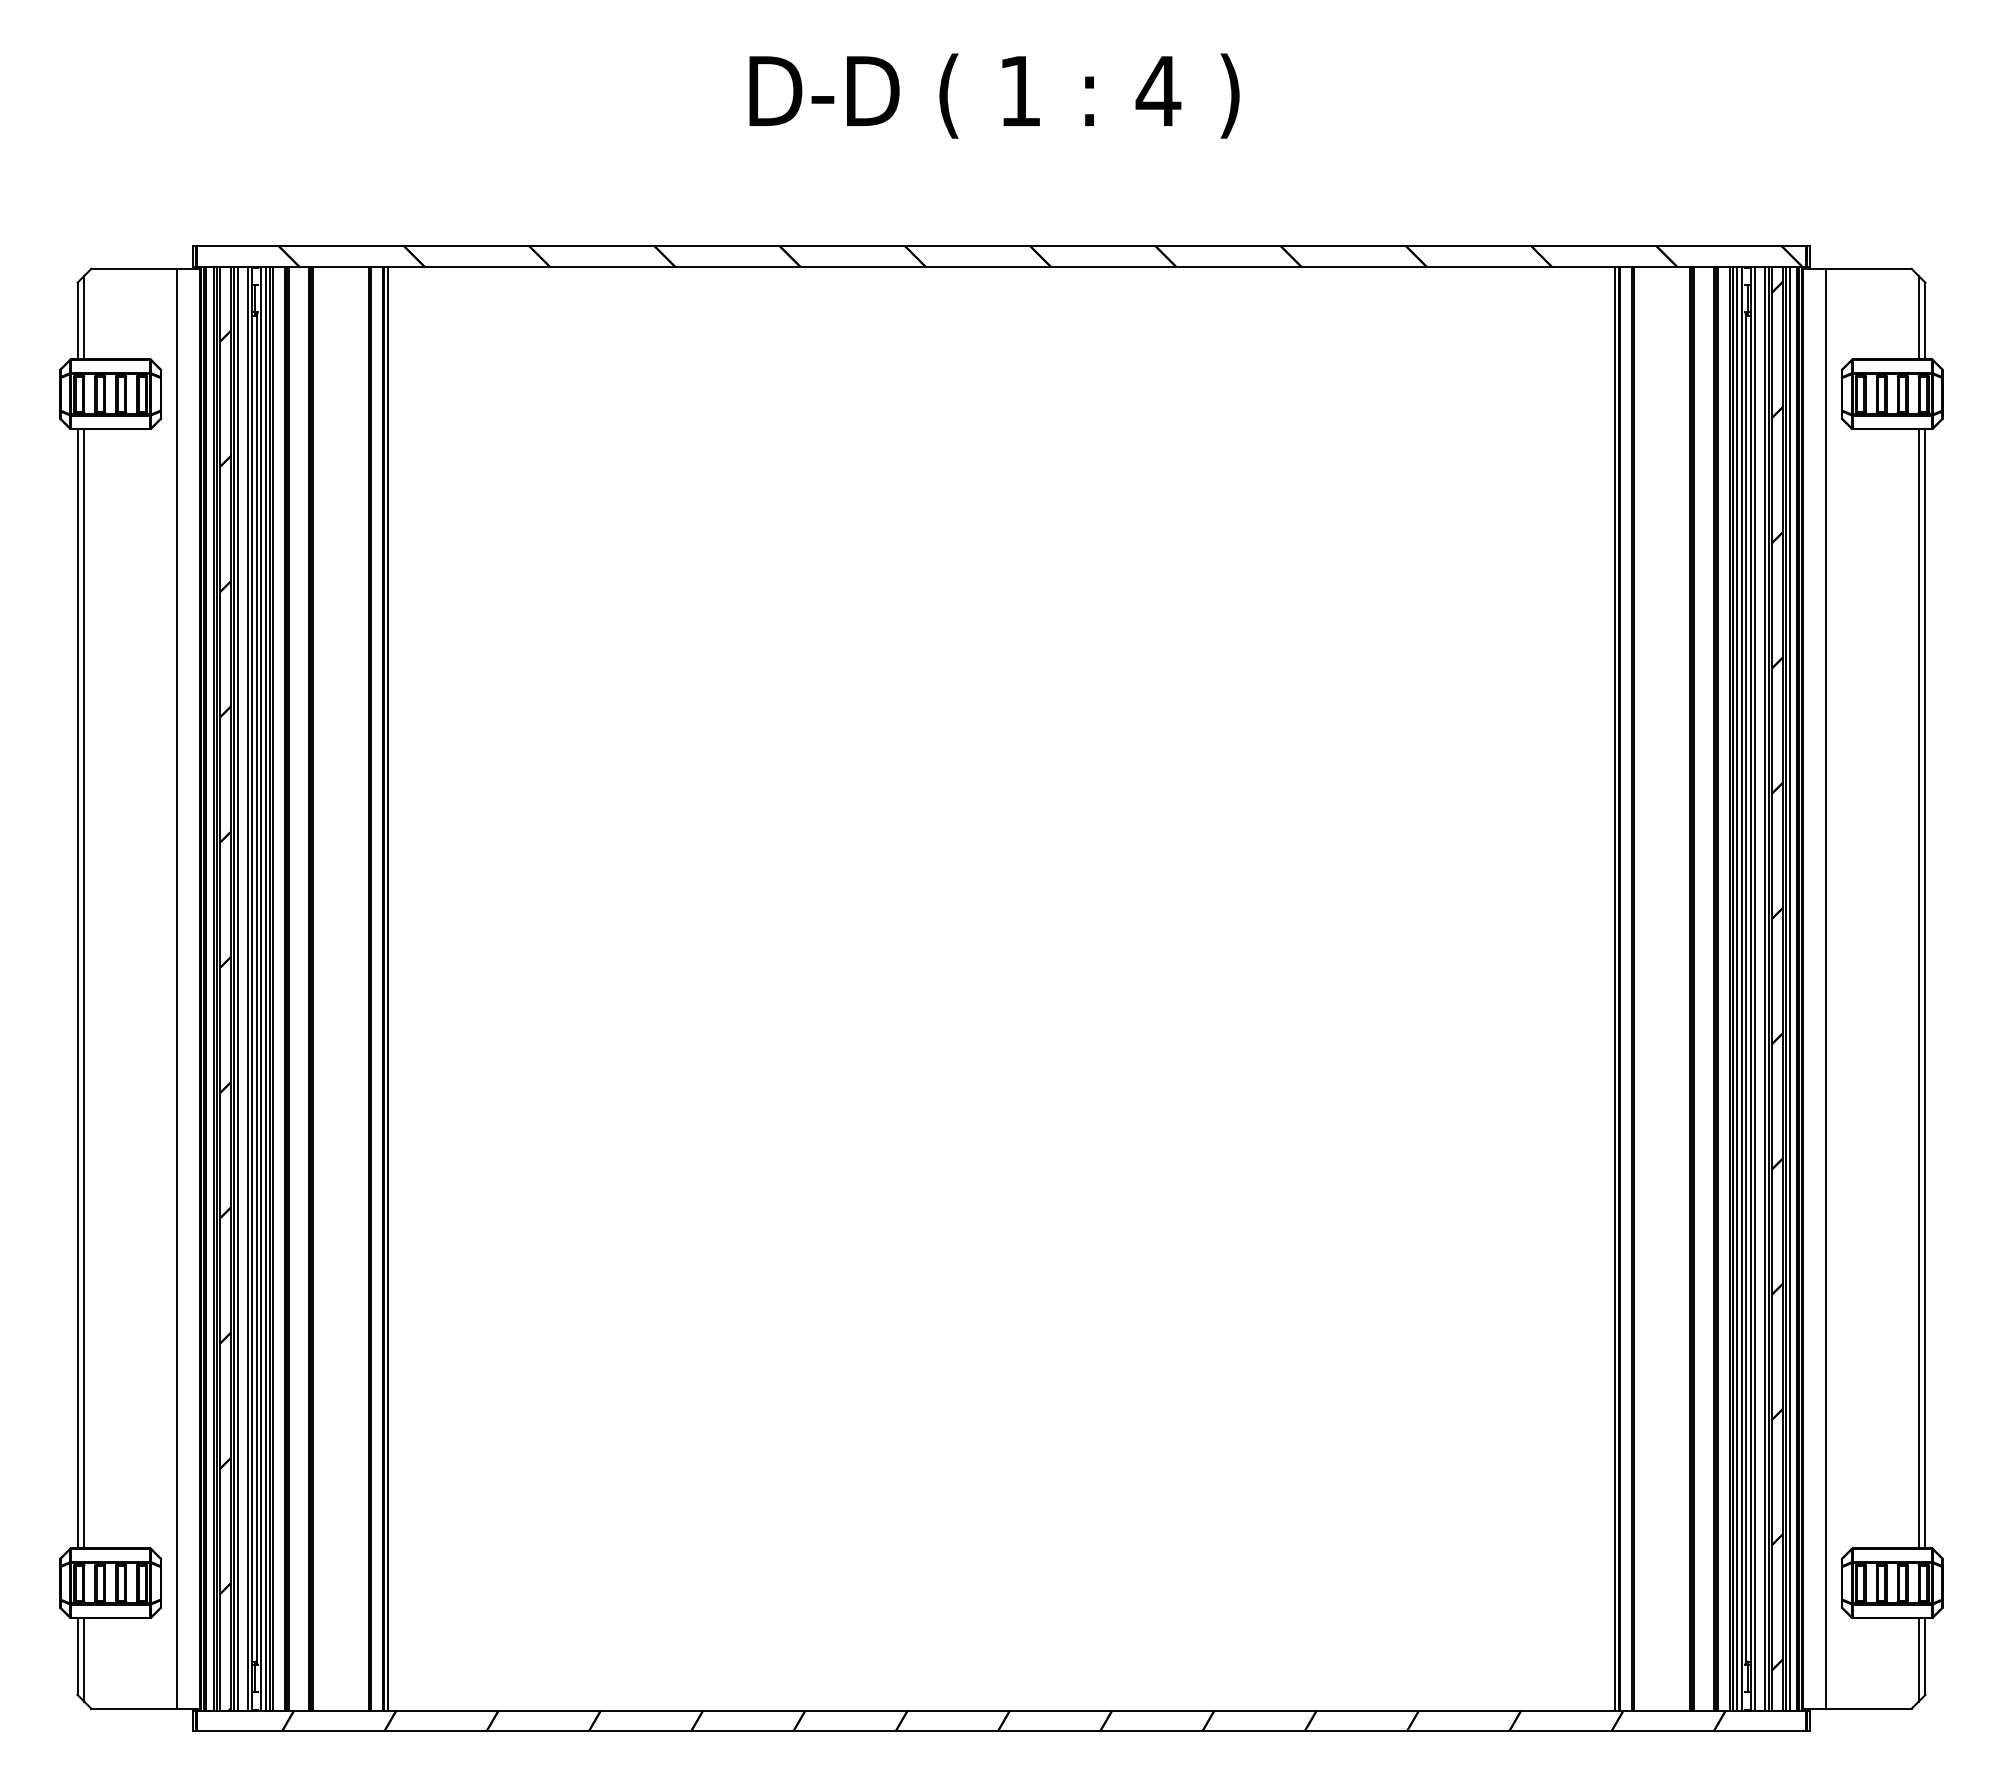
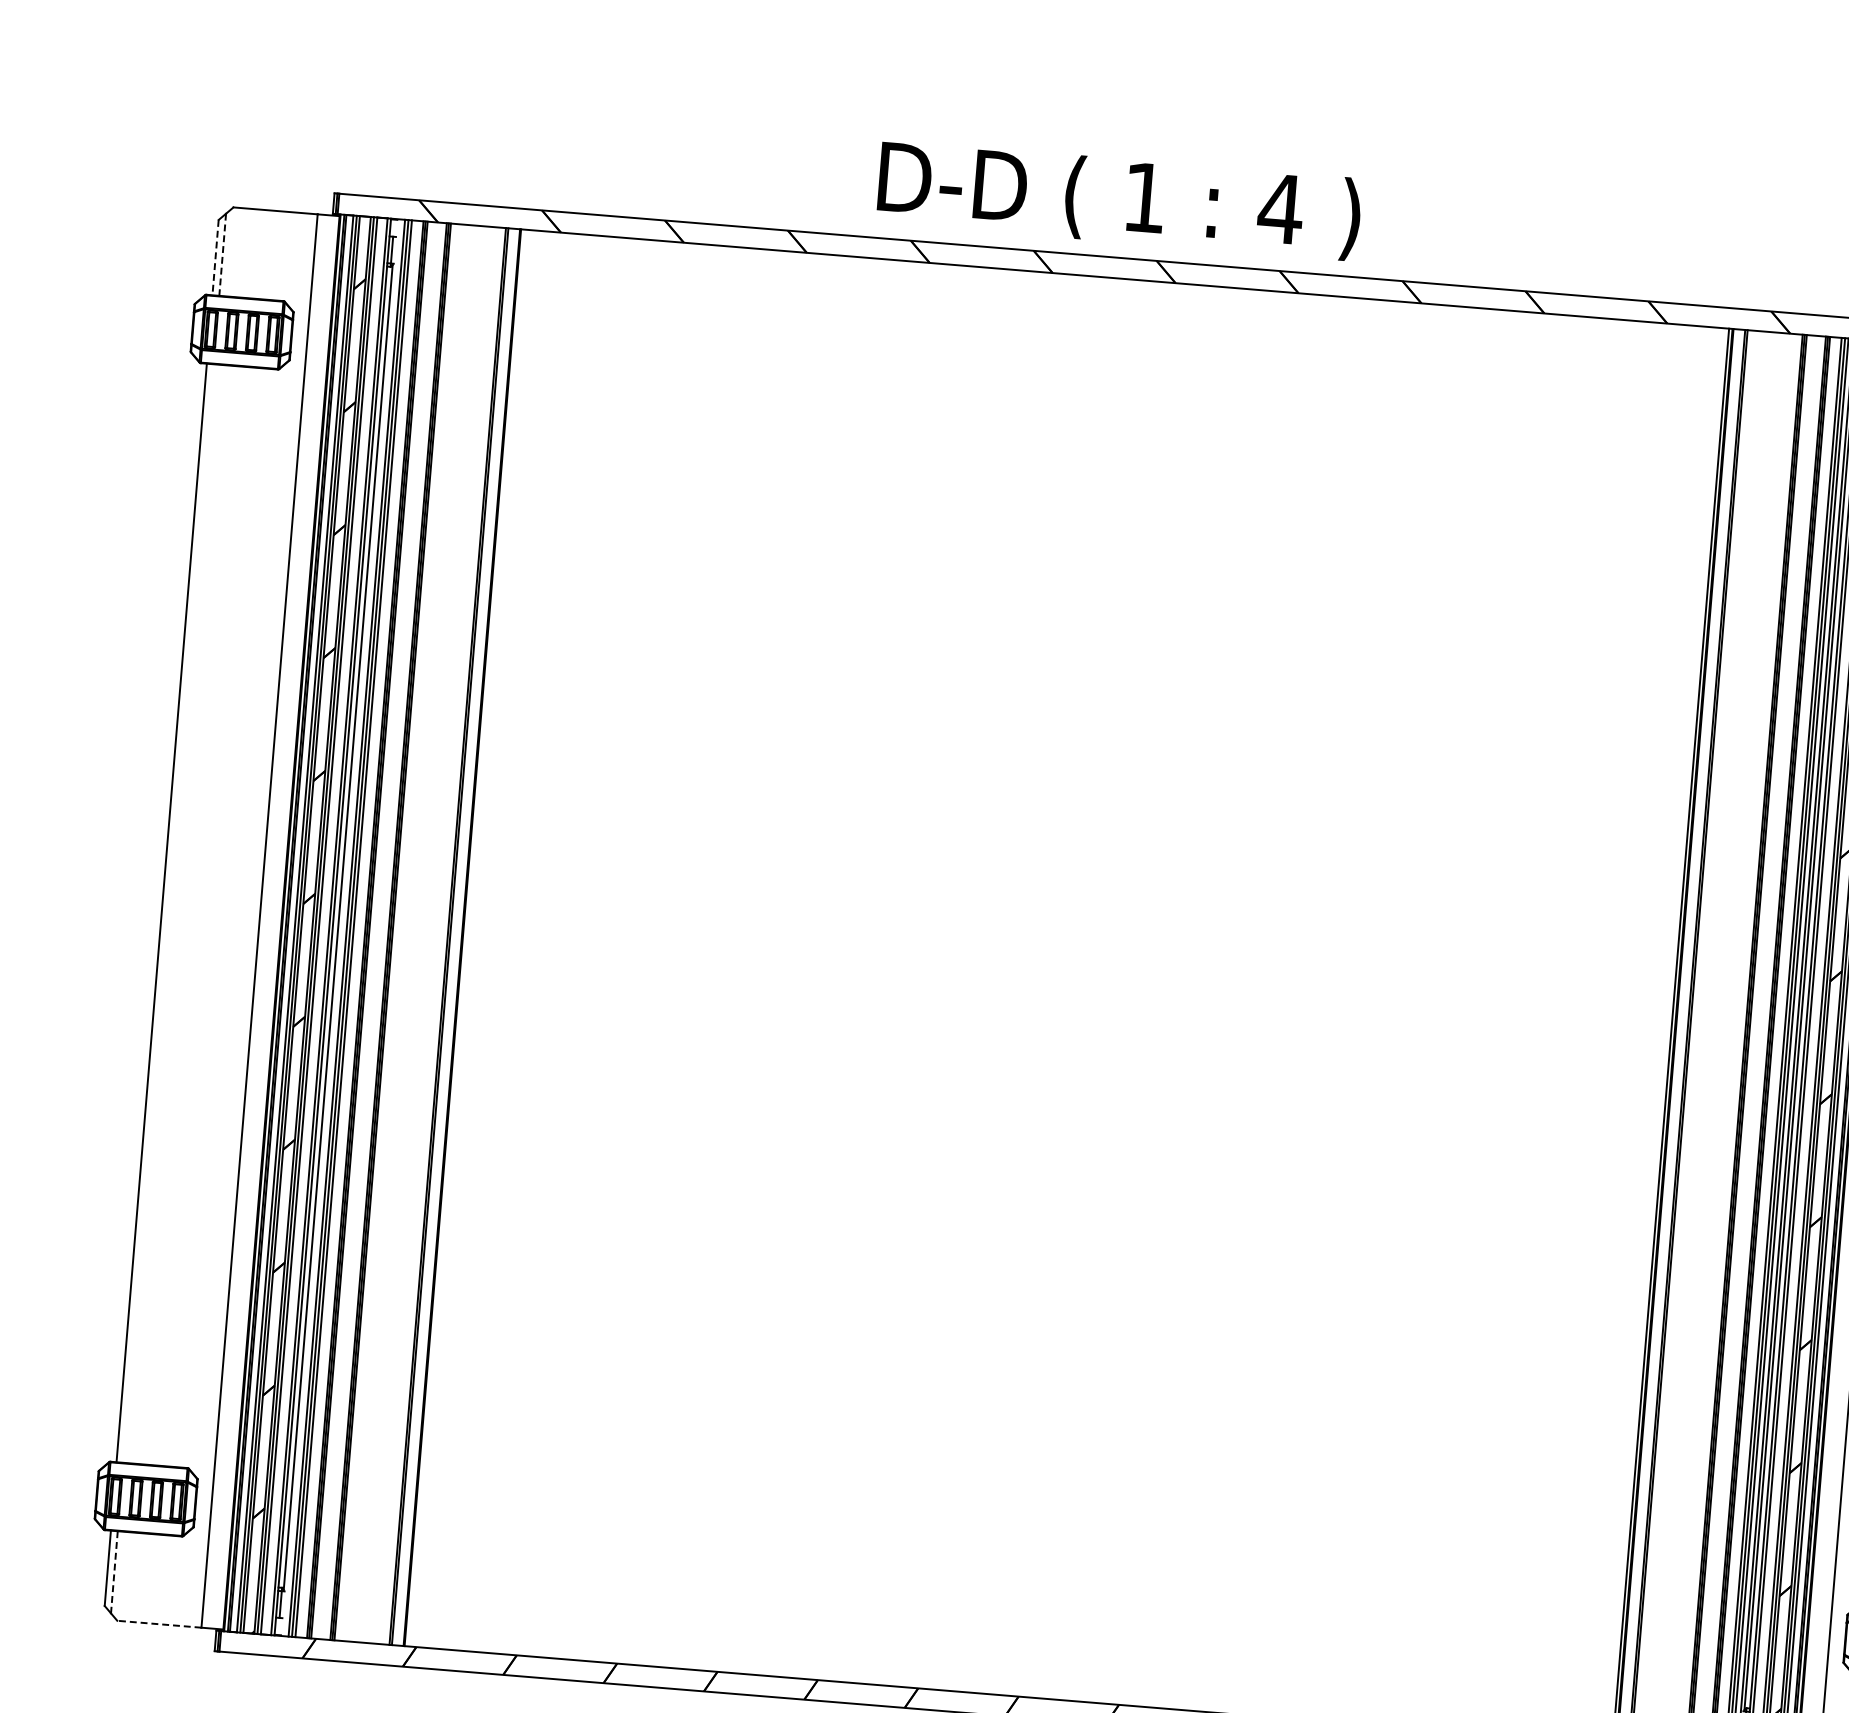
text: (994, 95) -> (1119, 199), moved
line: (84, 317) -> (222, 254), solid -> dashed
line: (77, 321) -> (215, 258), solid -> dashed
line: (84, 988) -> (168, 913), removed
line: (260, 988) -> (341, 927), removed
line: (387, 988) -> (465, 937), removed
line: (84, 1660) -> (114, 1572), solid -> dashed
line: (134, 1708) -> (159, 1623), solid -> dashed

